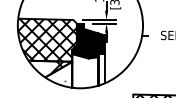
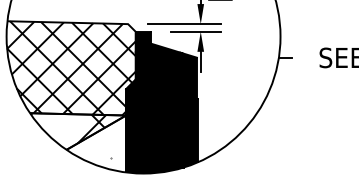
fill: (88, 71) -> (161, 136), added

